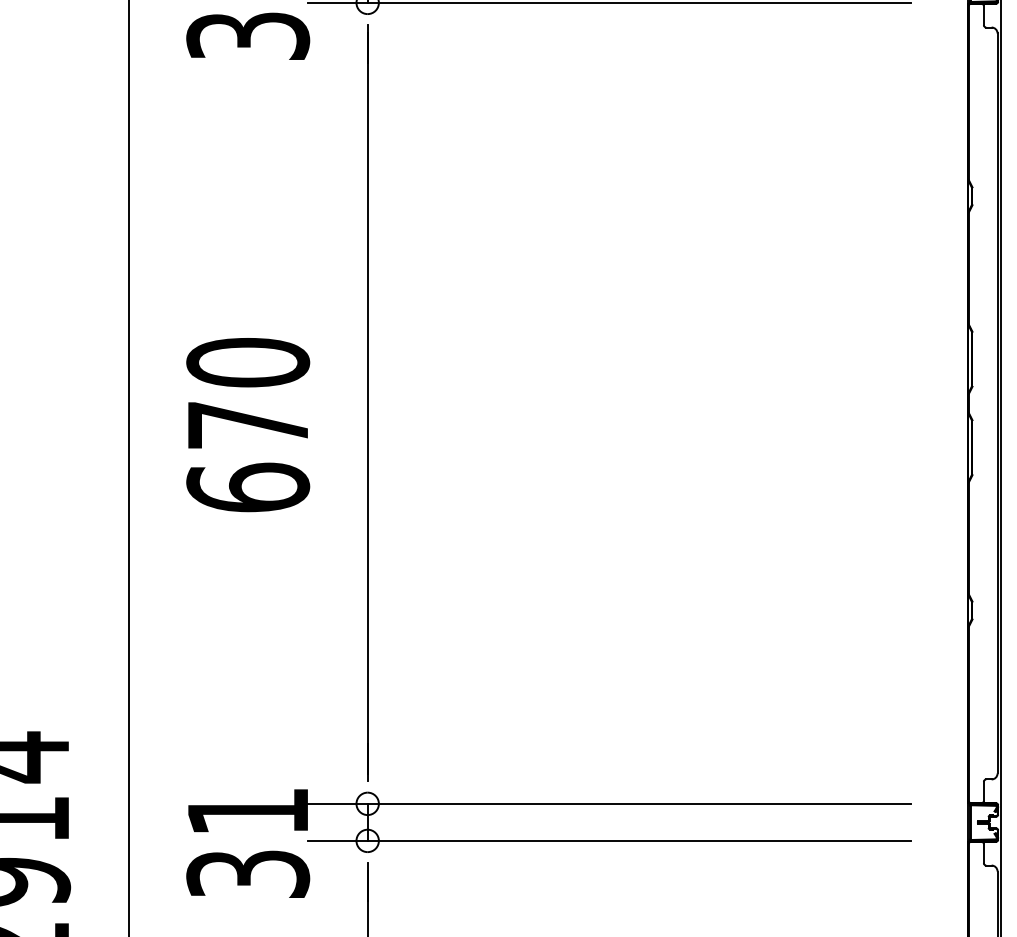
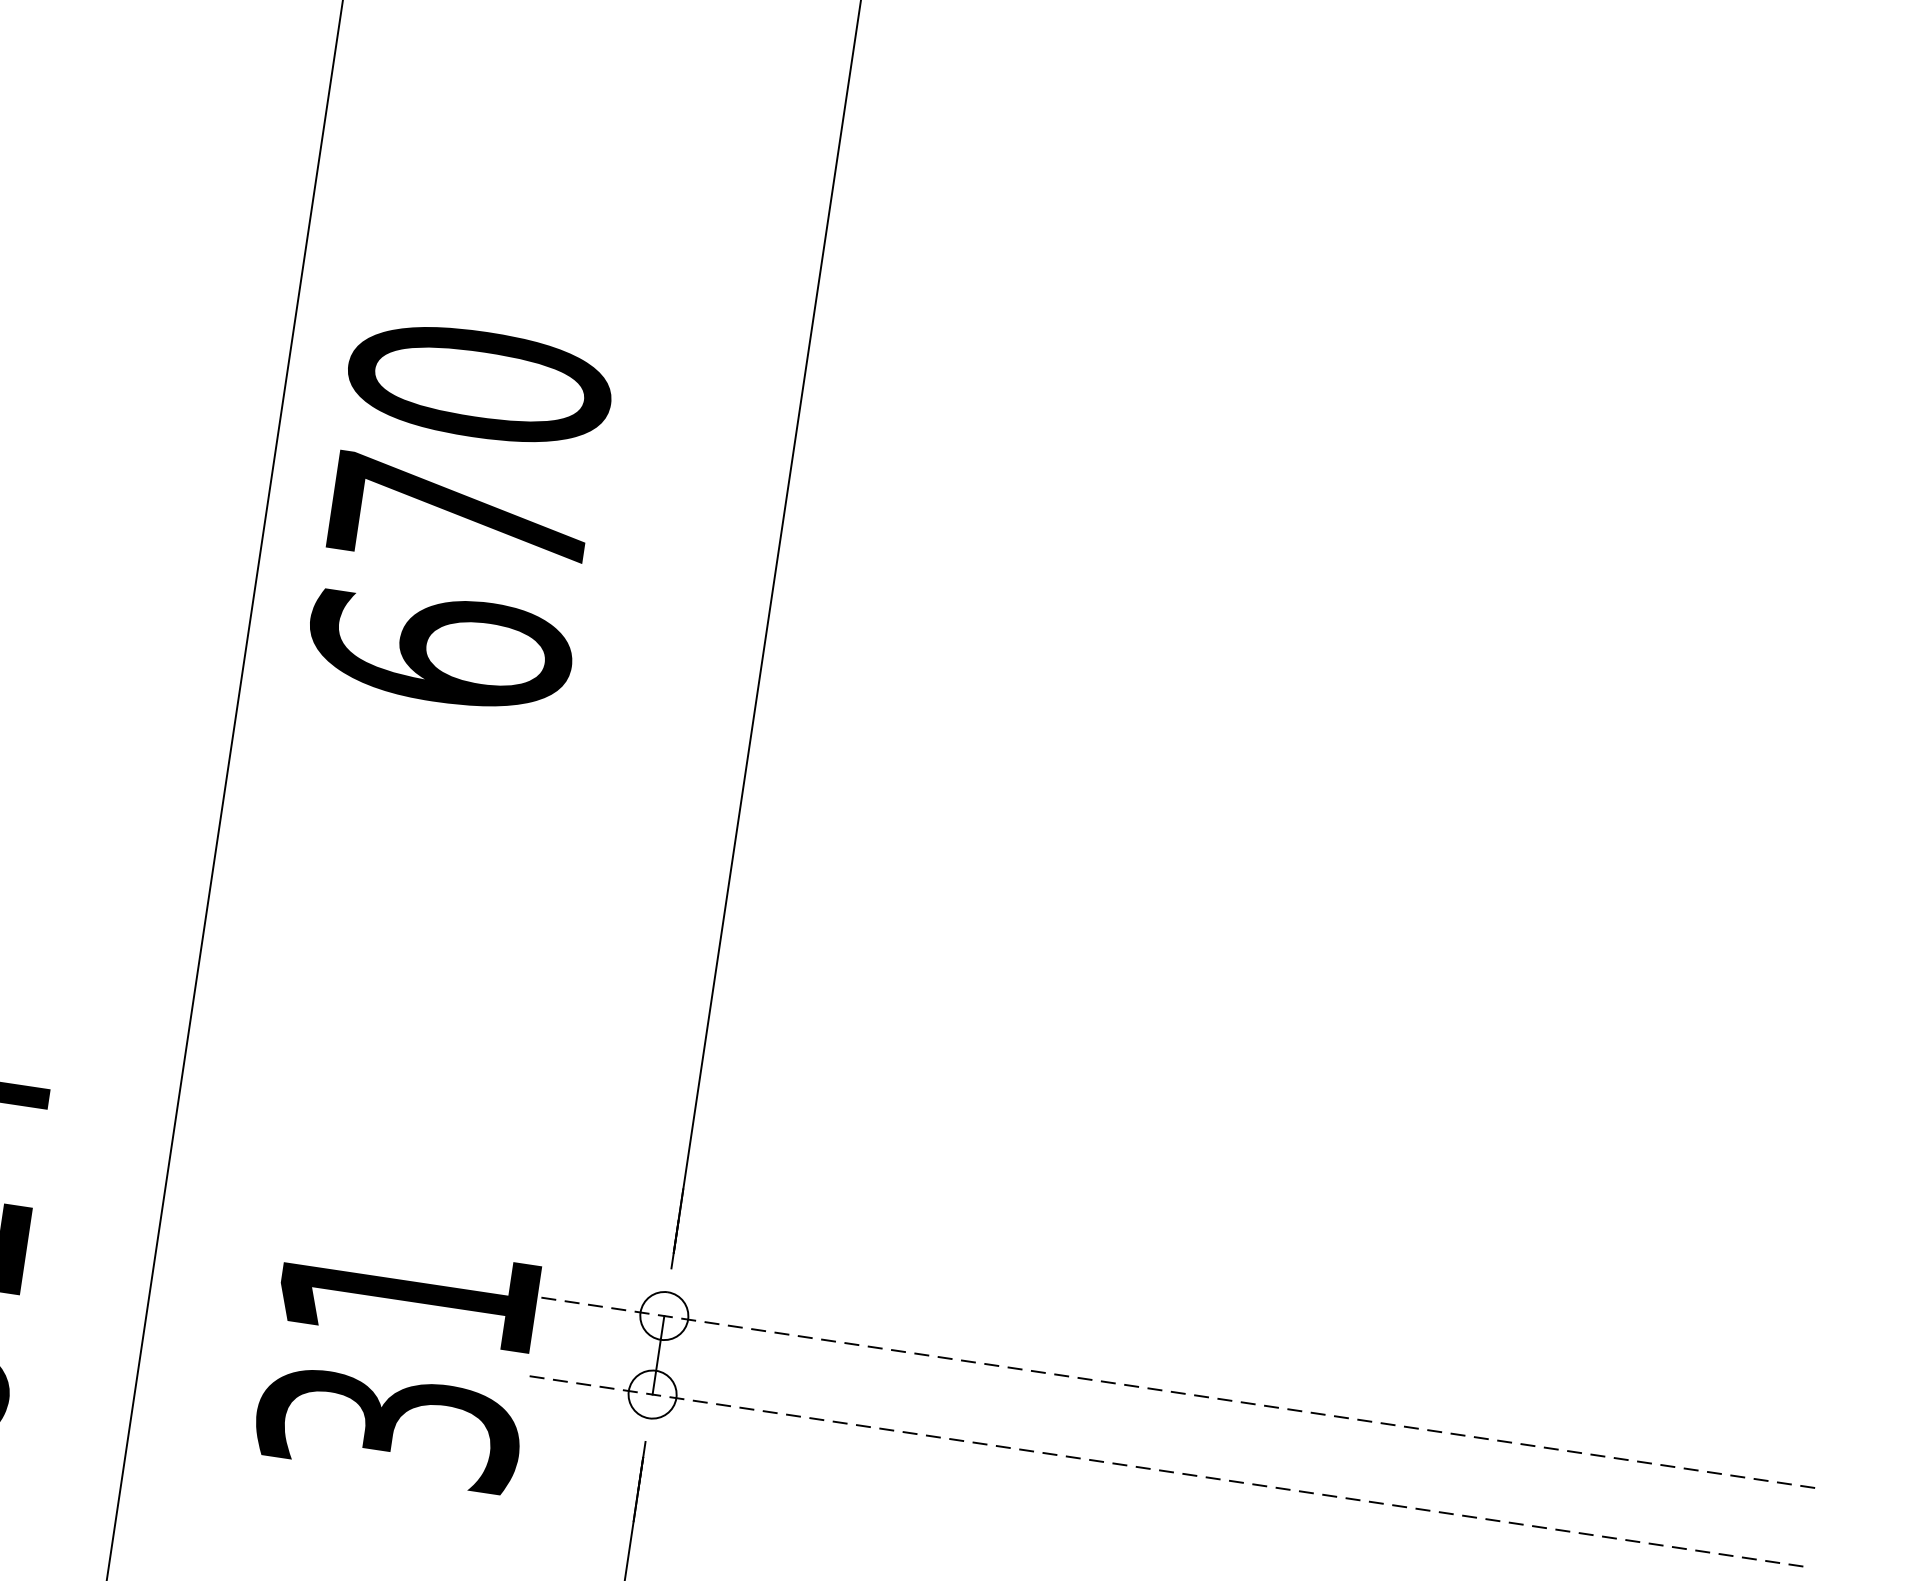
text: (248, 425) -> (460, 517), moved
line: (608, 803) -> (1174, 1391), solid -> dashed
line: (608, 840) -> (1163, 1469), solid -> dashed

